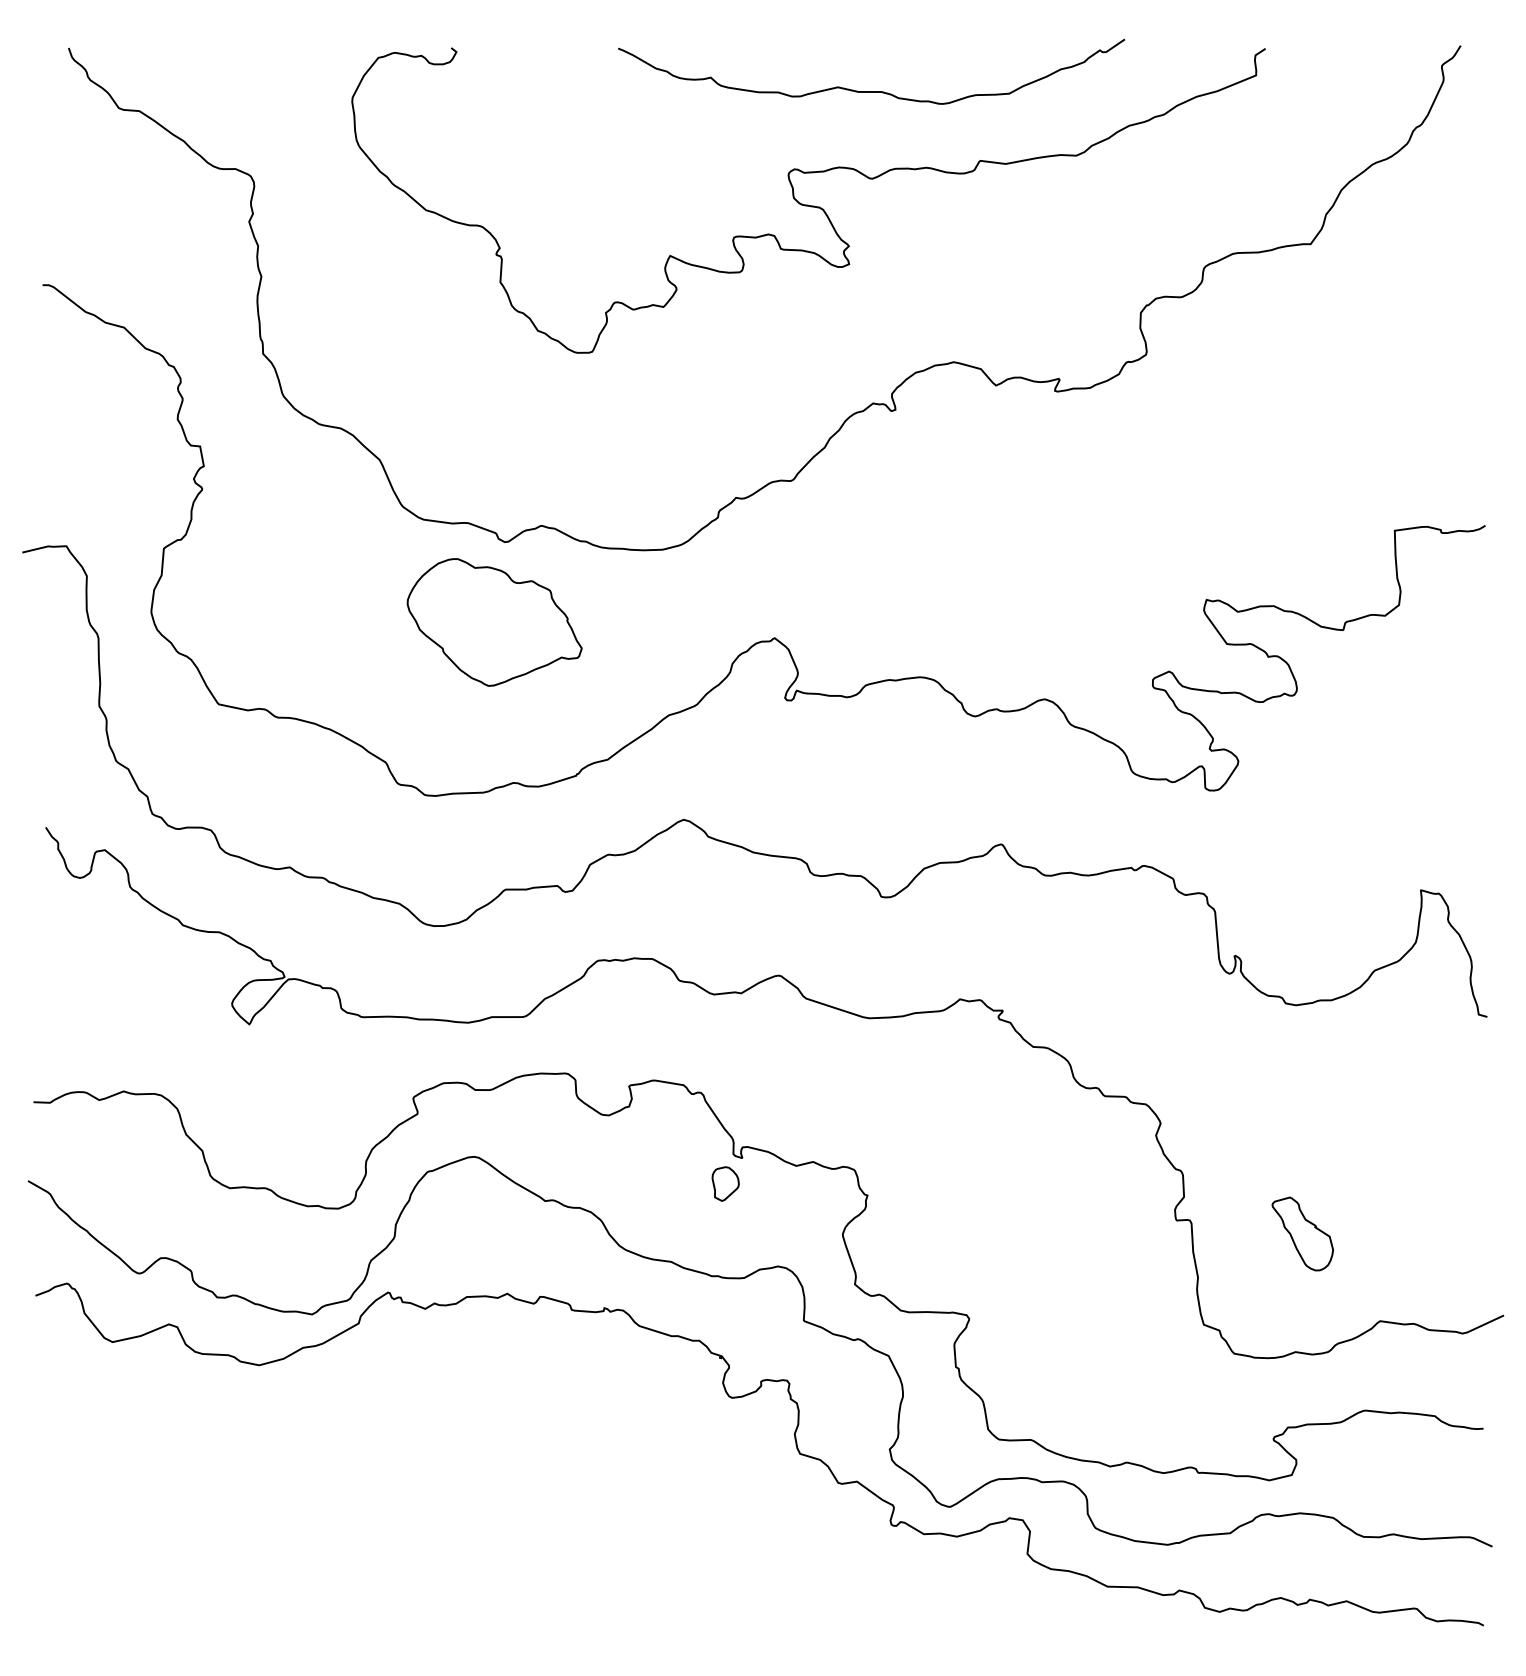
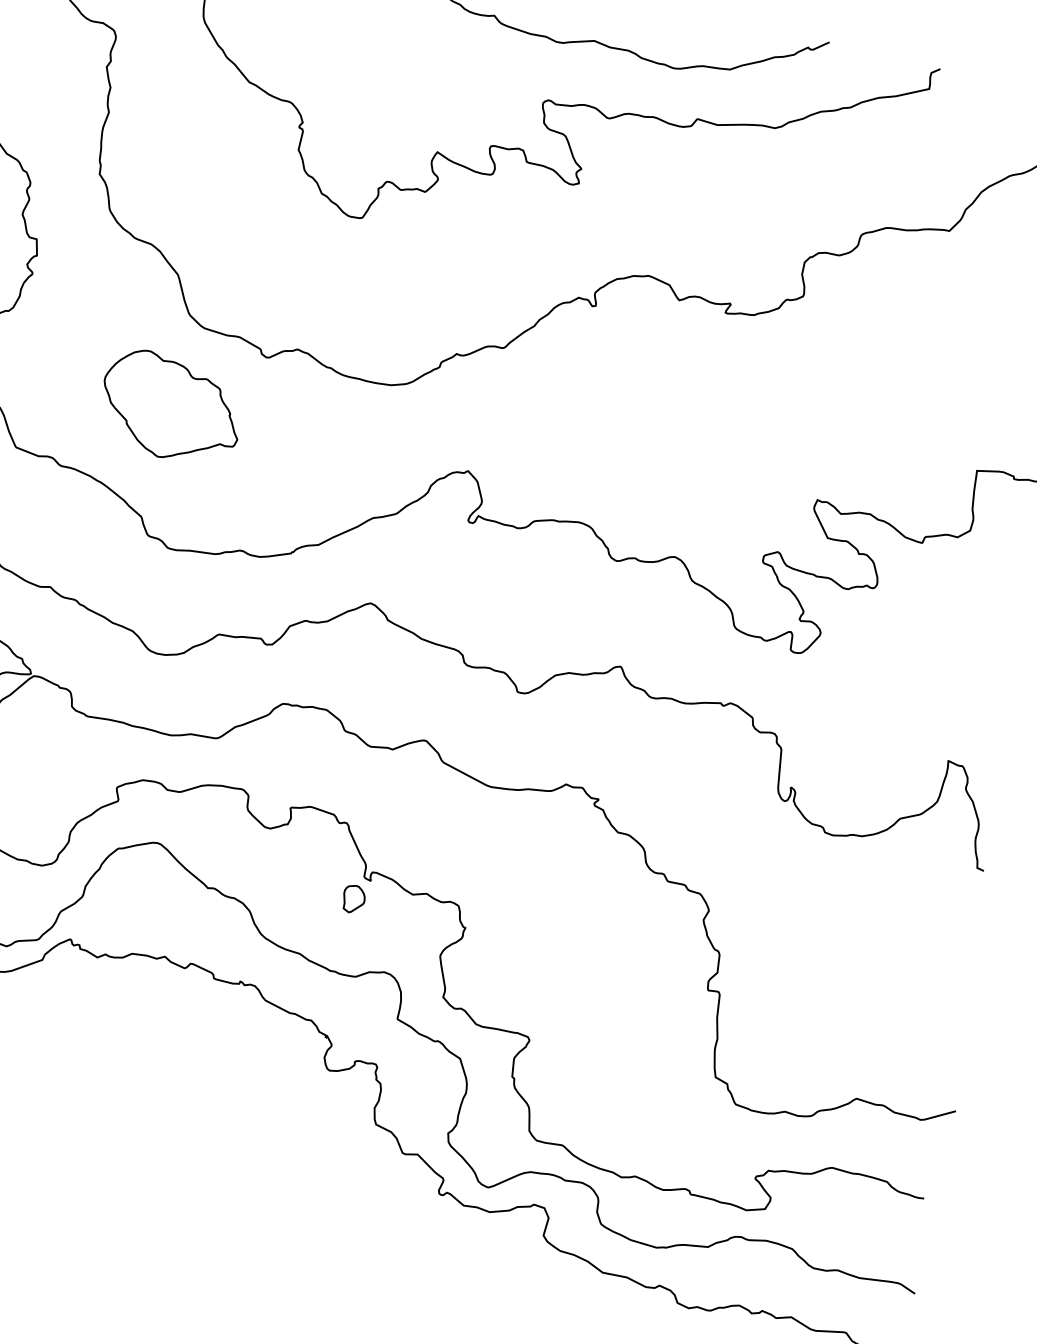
part: (494, 622) -> (171, 407), moved
part: (1302, 1233) -> (806, 1018), removed

